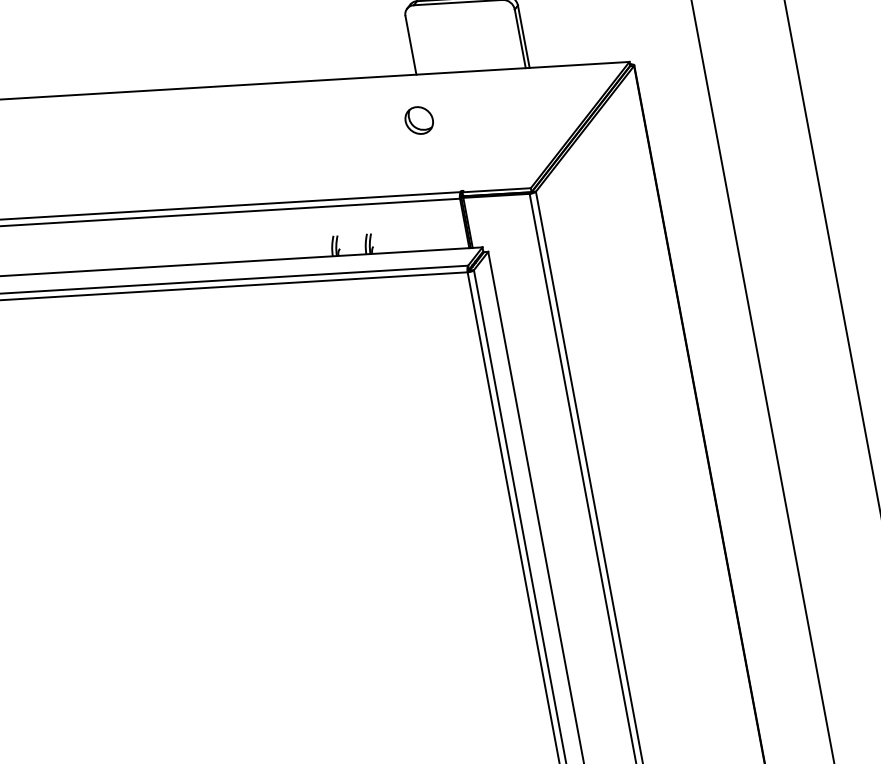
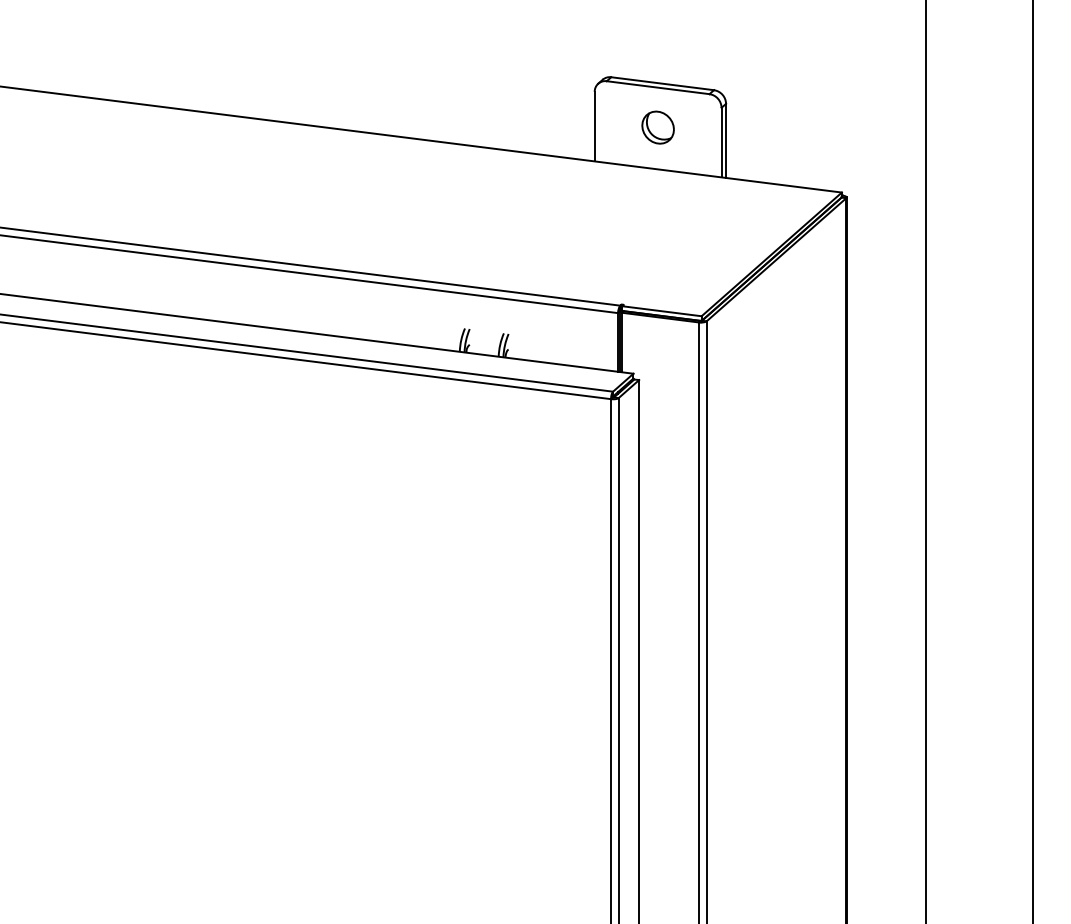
part: (418, 120) -> (657, 127), moved

